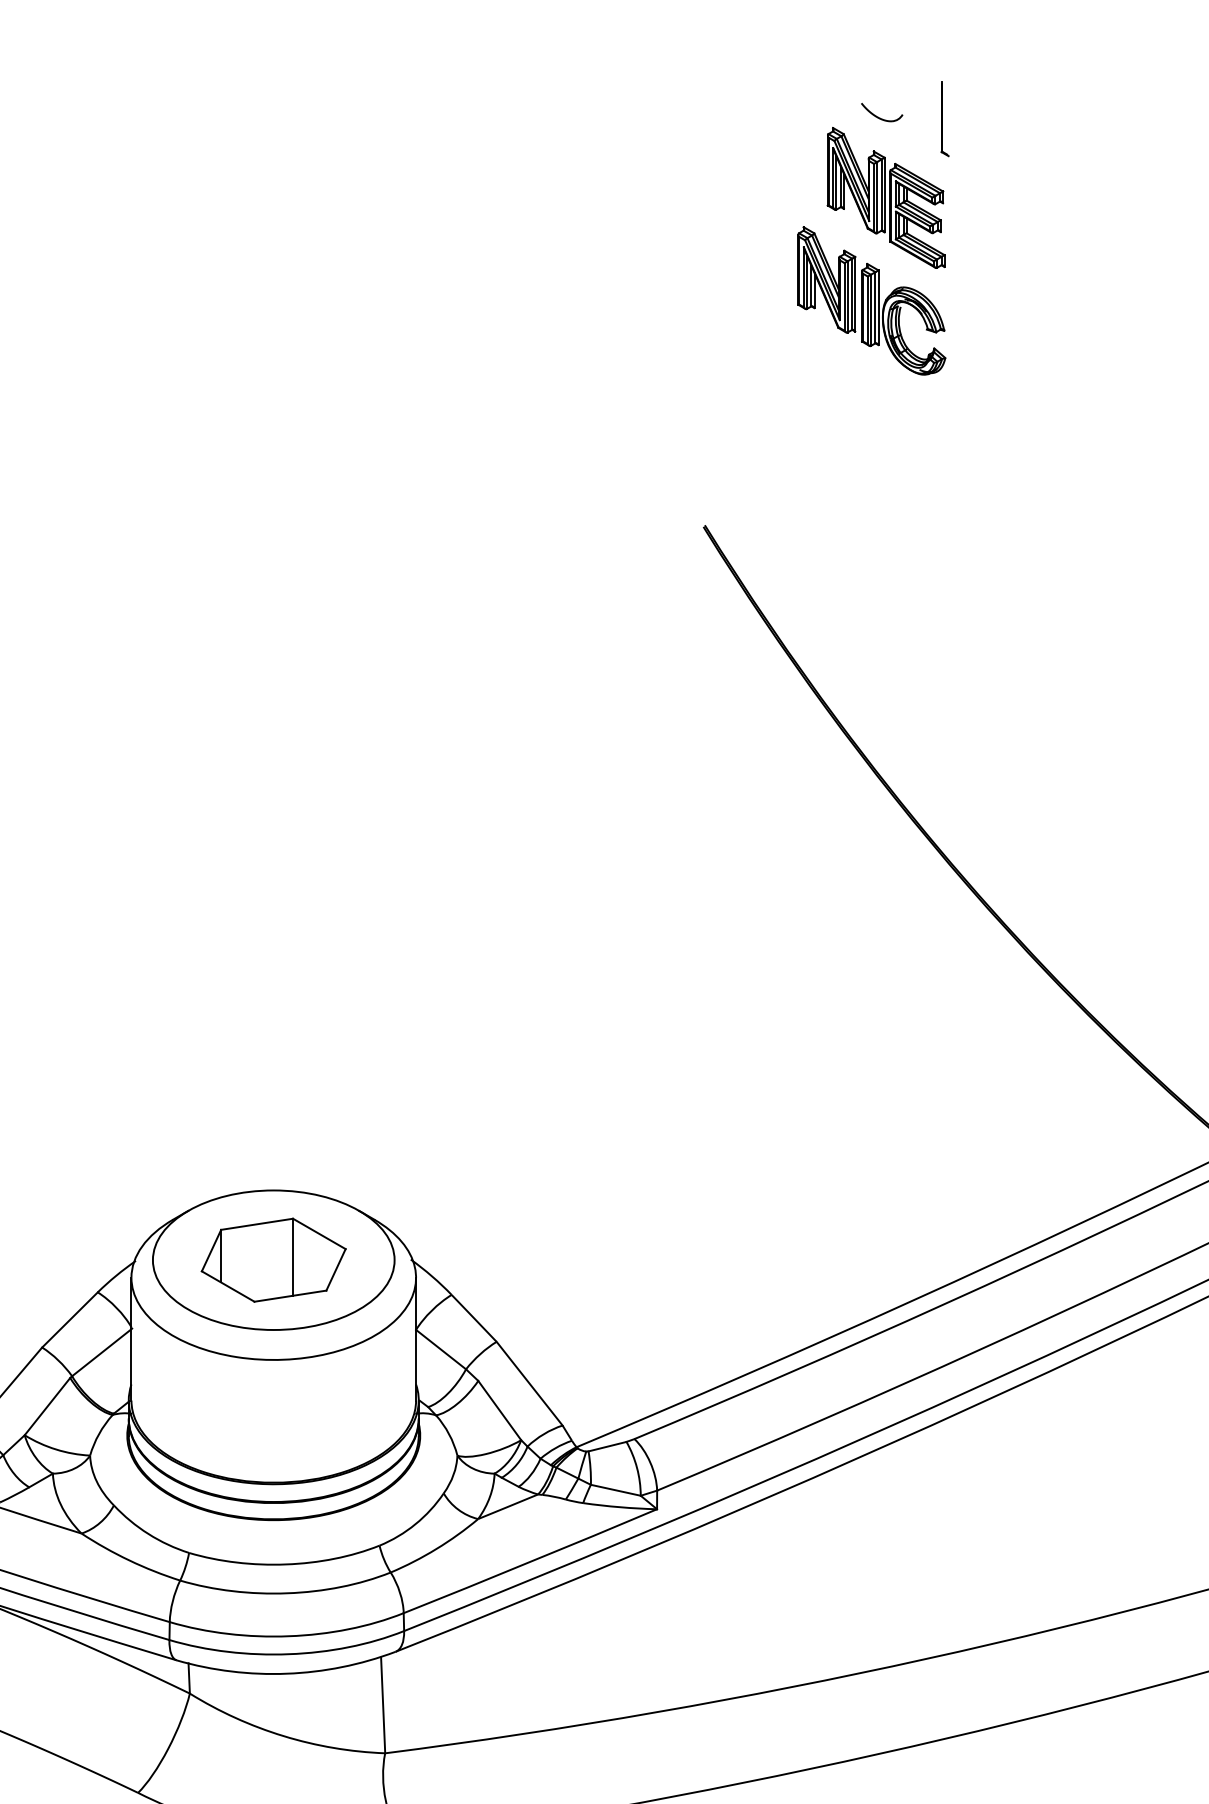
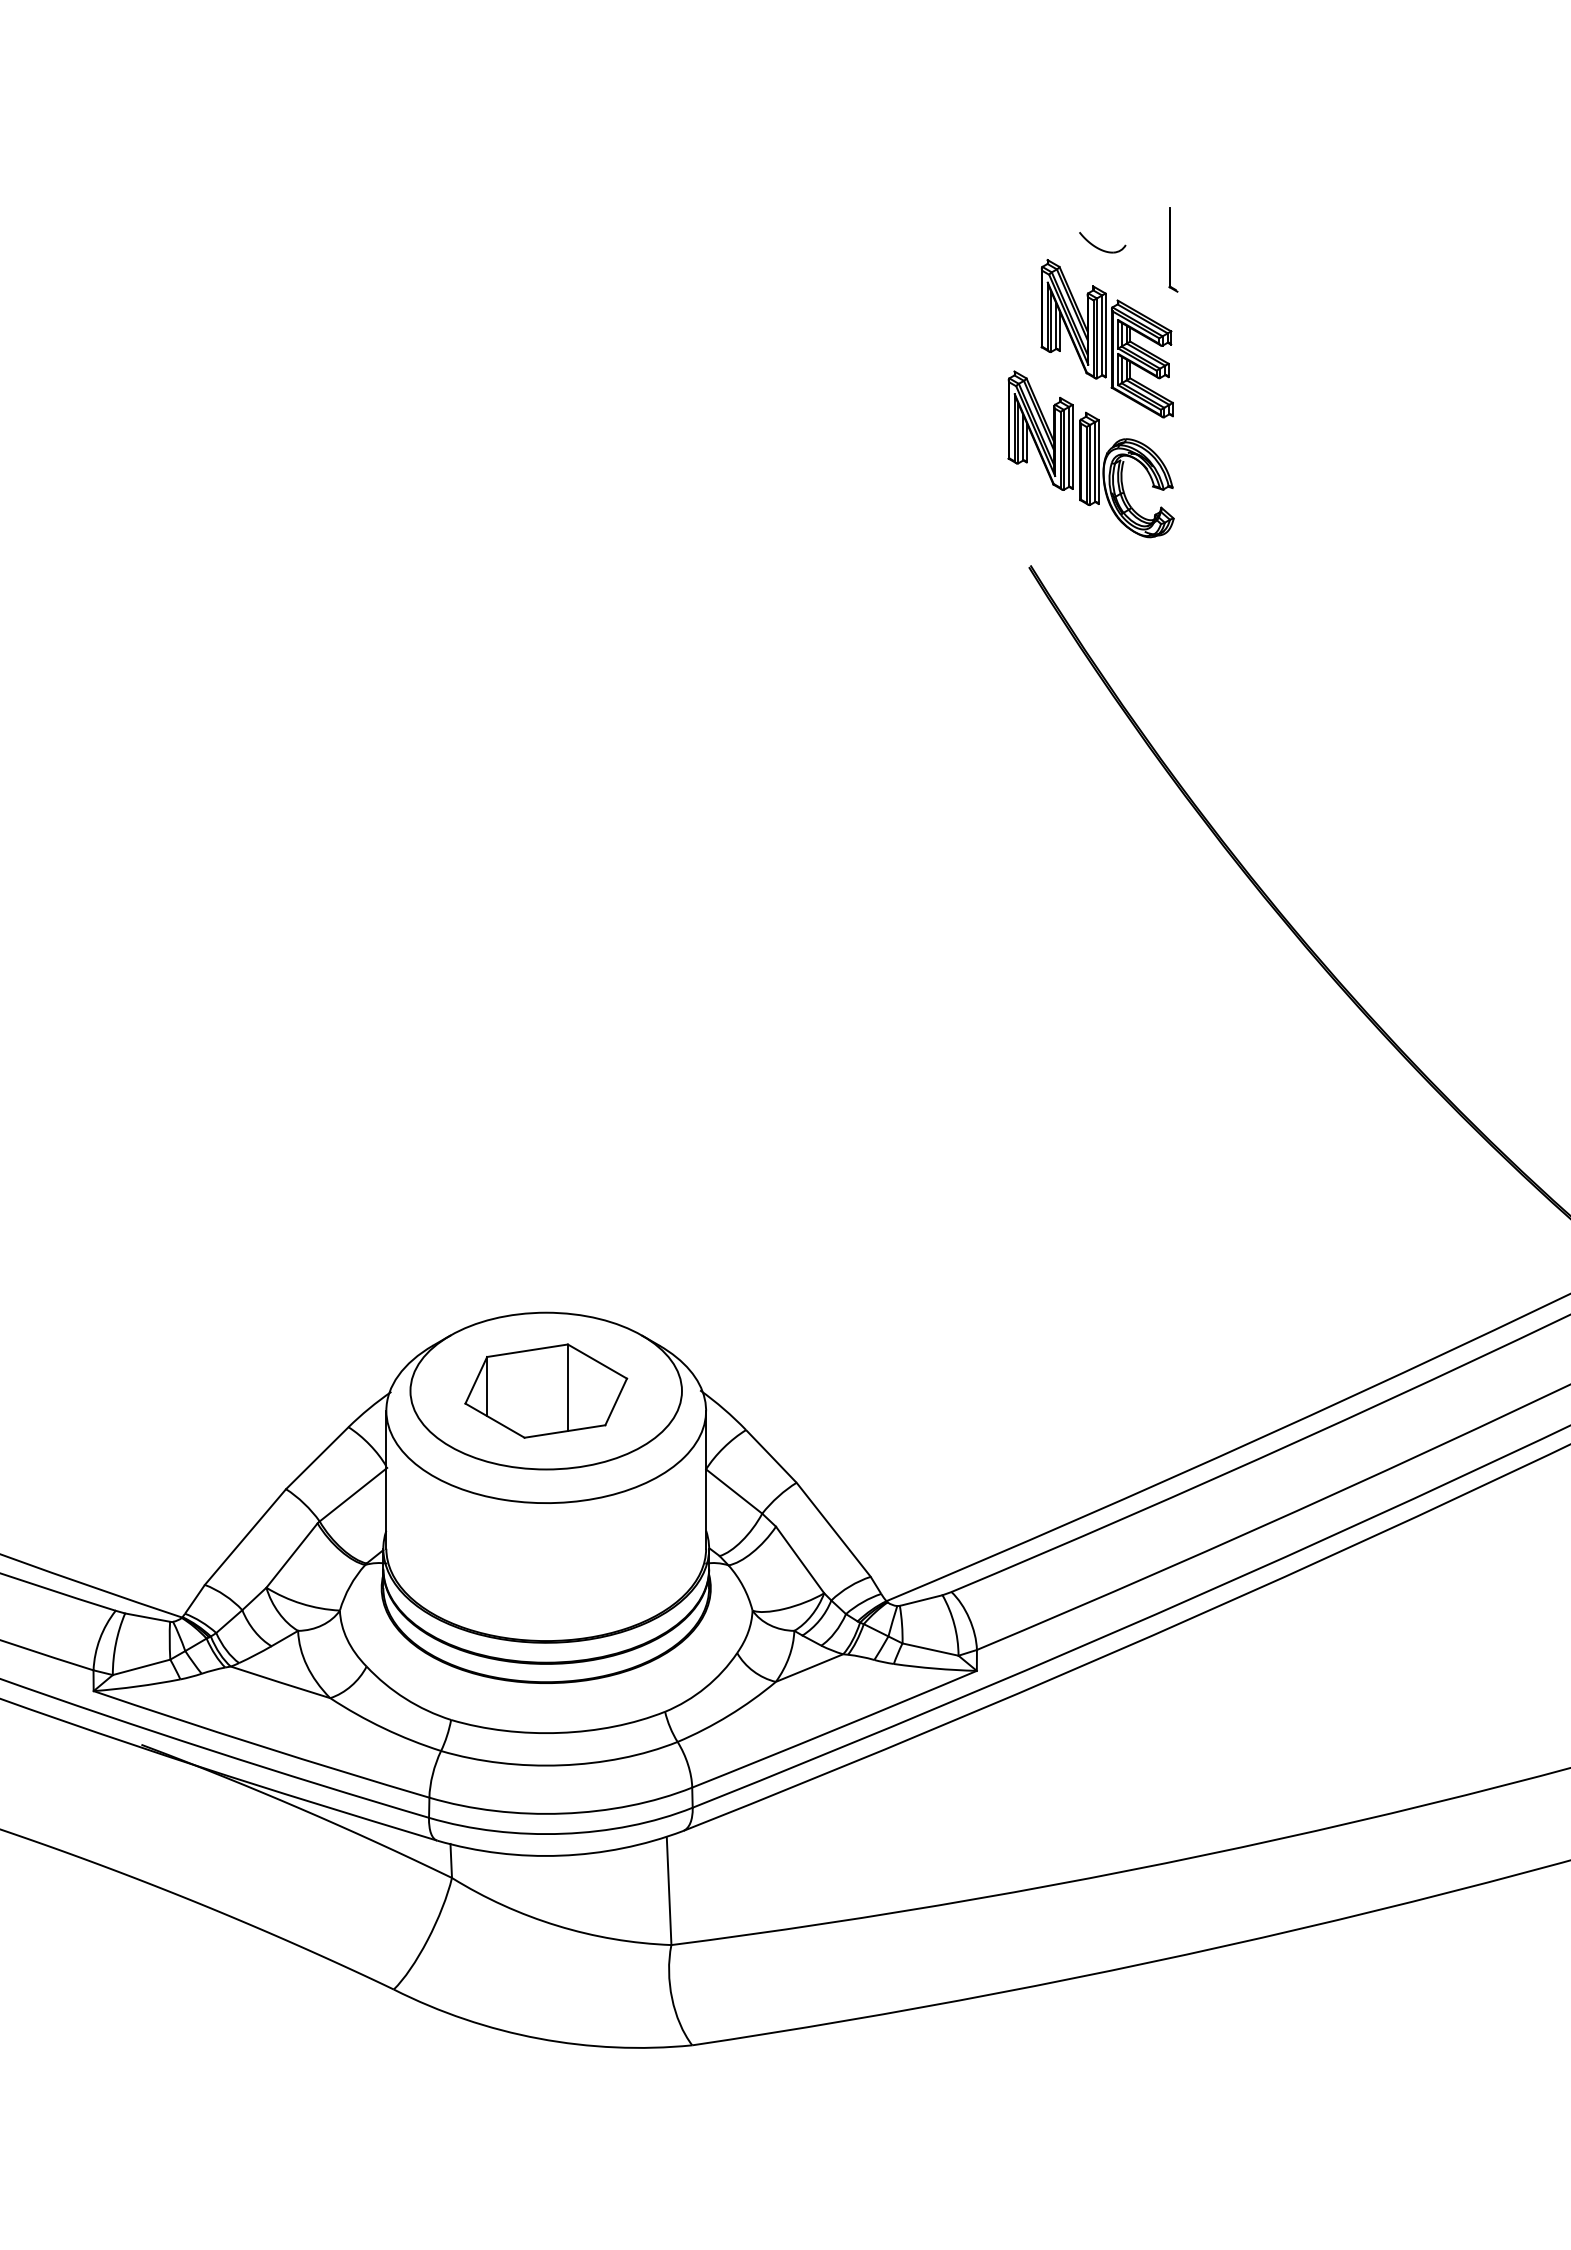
part: (873, 228) -> (1092, 372), moved

